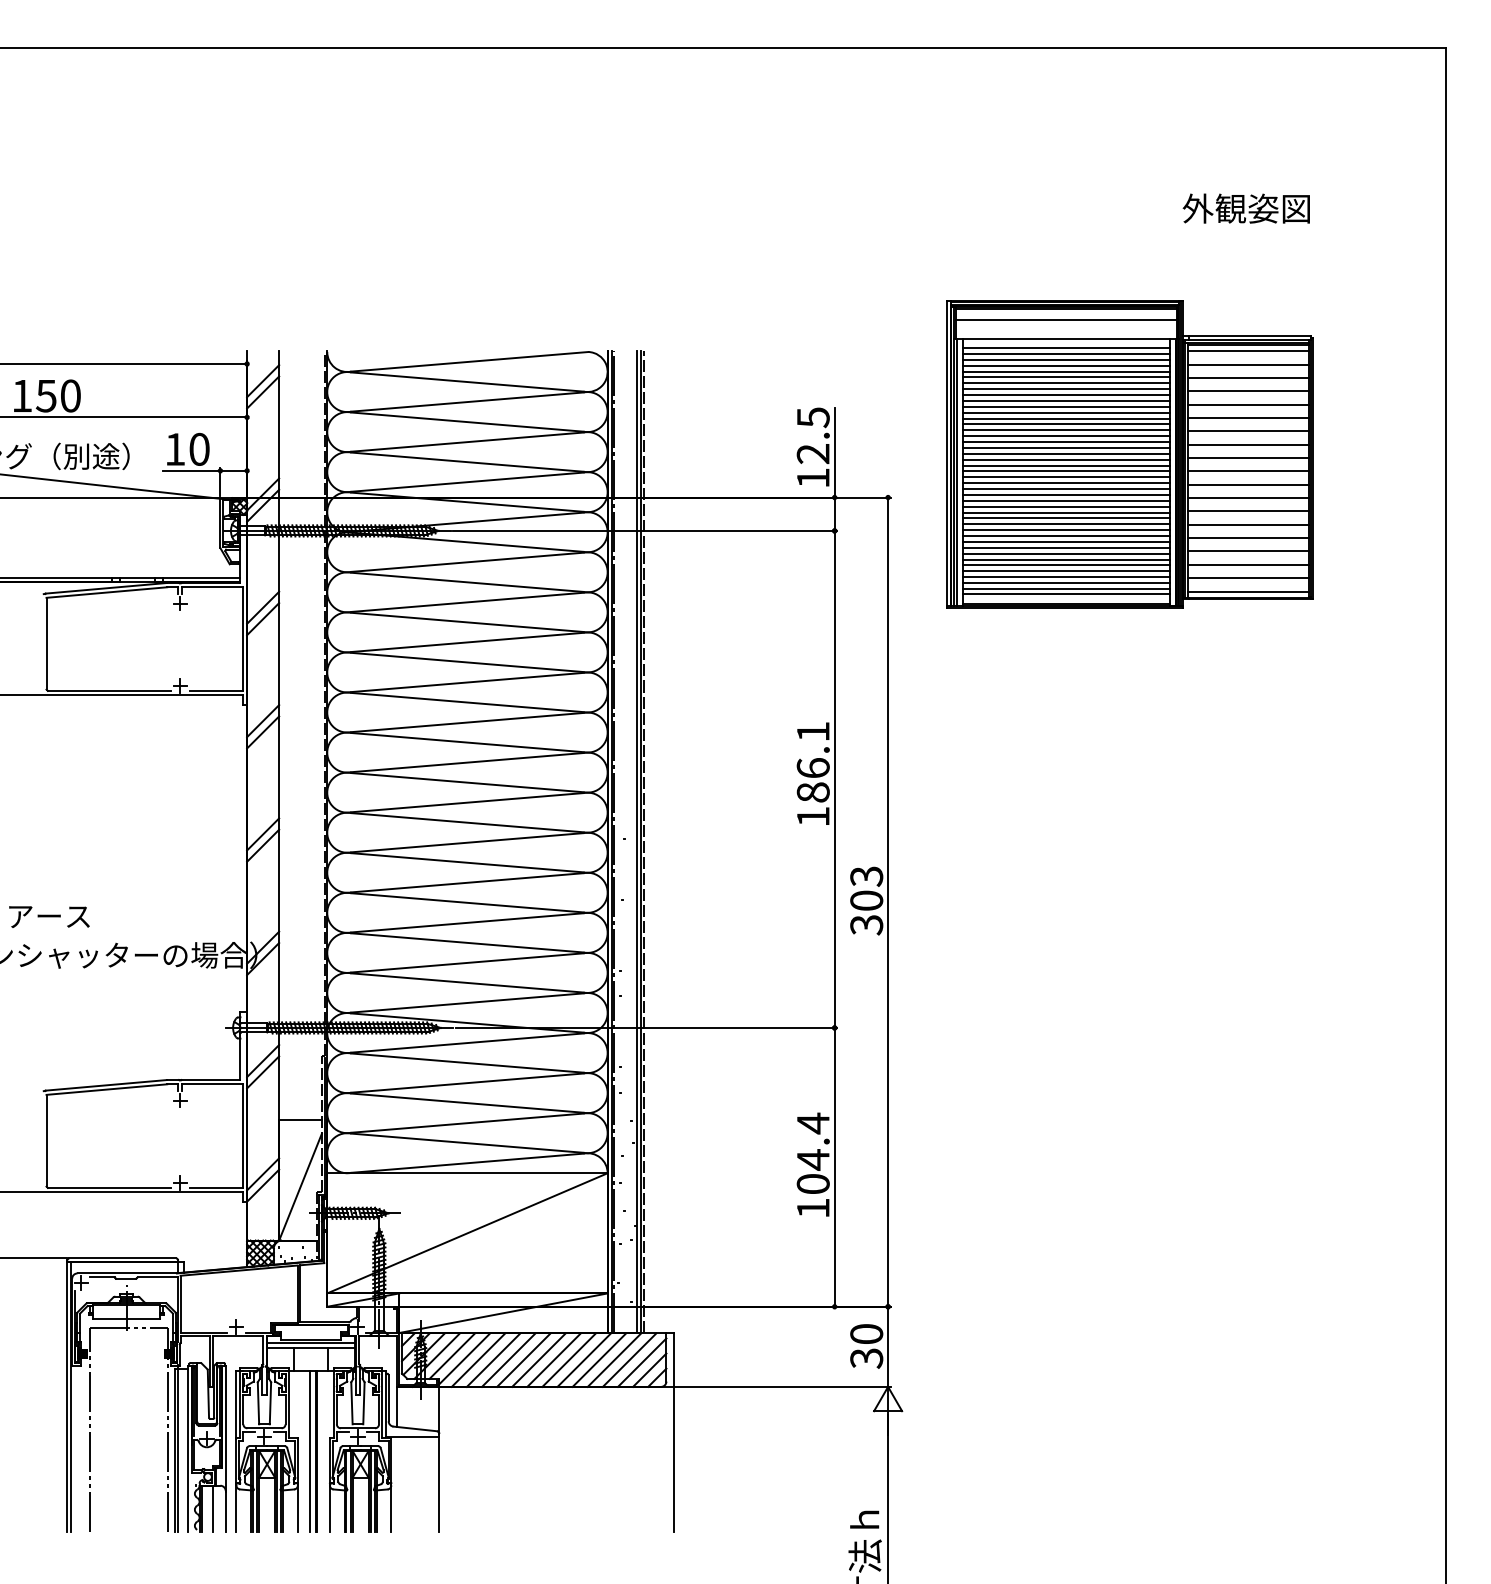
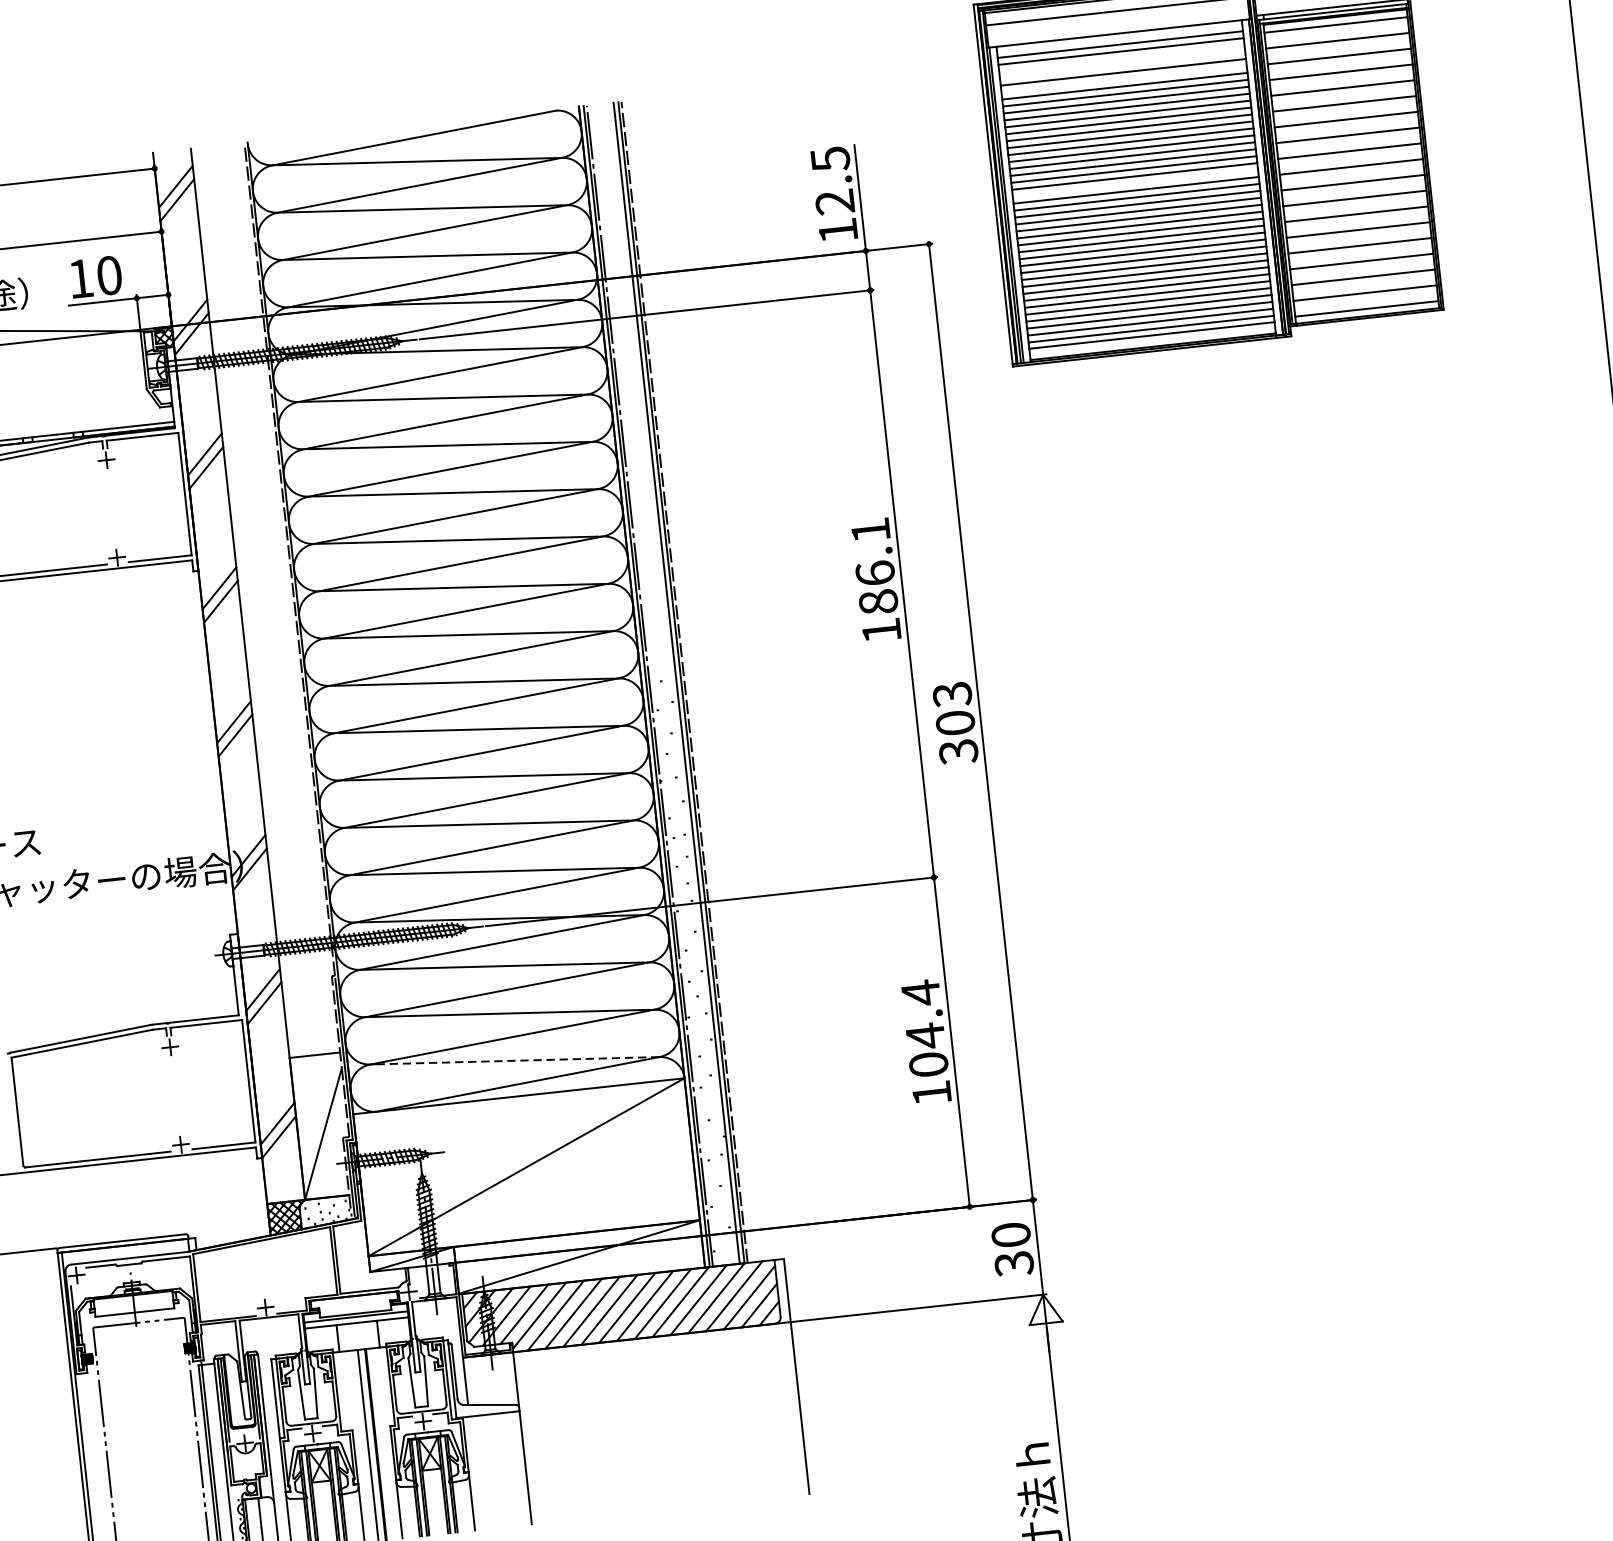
line: (1066, 359) -> (1122, 58), removed
line: (1066, 365) -> (1122, 65), removed
line: (1066, 377) -> (1124, 79), removed
line: (1066, 465) -> (1135, 183), removed
line: (467, 1143) -> (515, 1061), solid -> dashed

